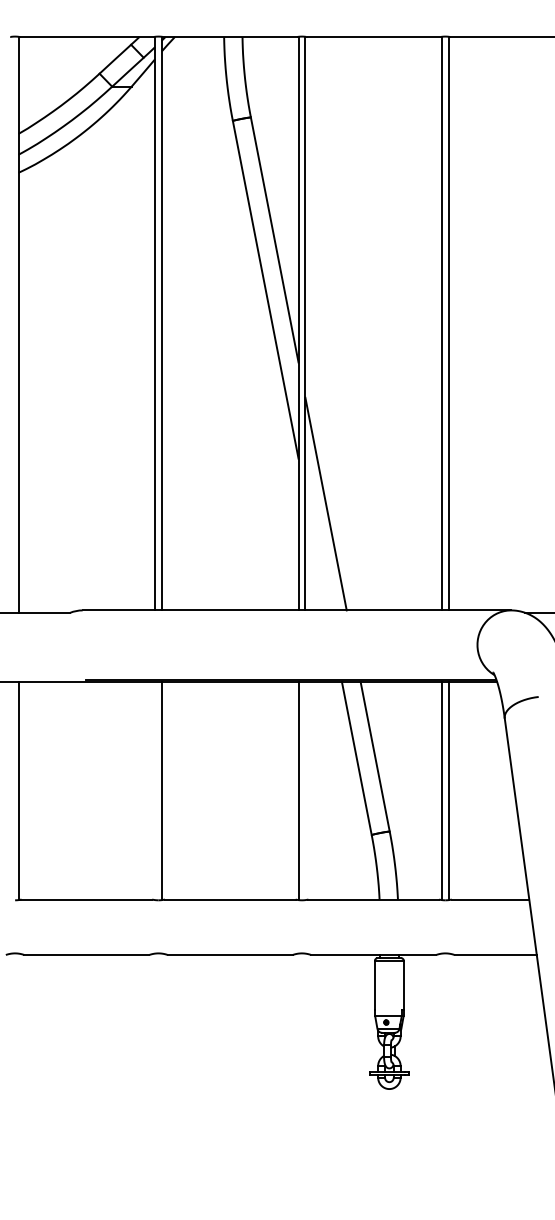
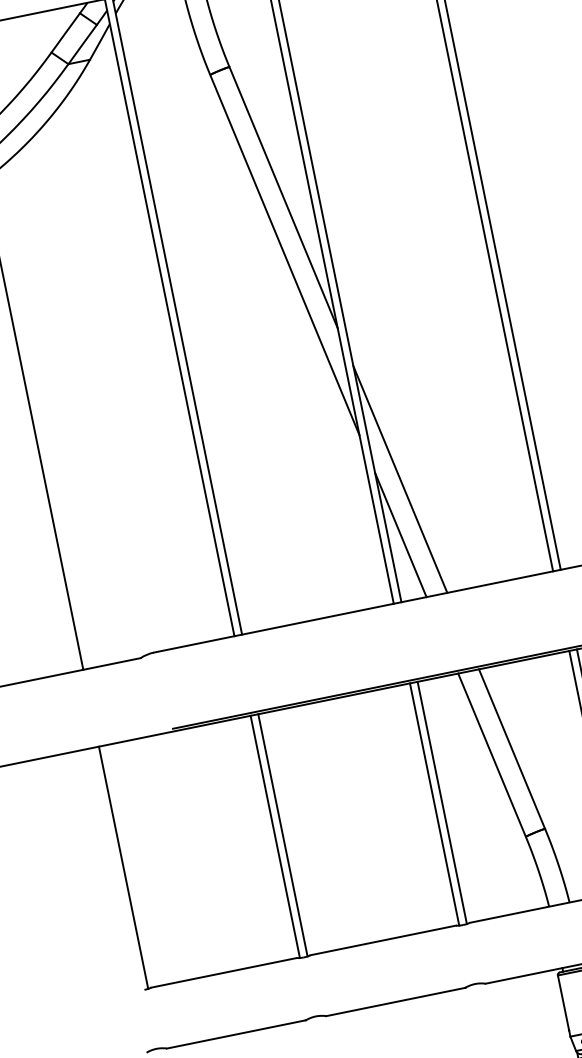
line: (316, 552) -> (400, 535), added
line: (155, 791) -> (275, 837), added
line: (305, 791) -> (442, 803), added

